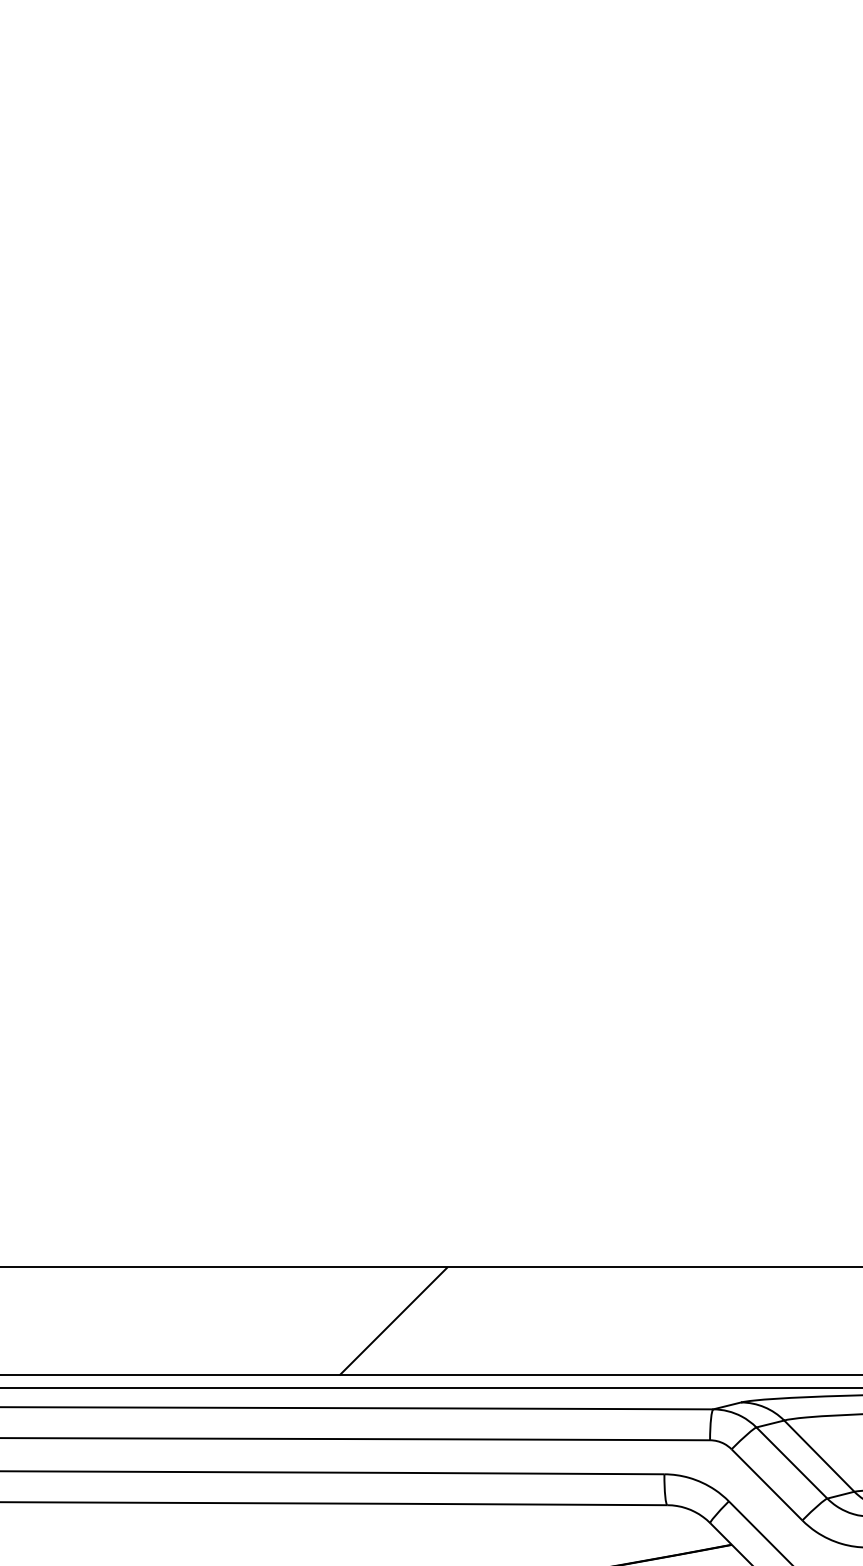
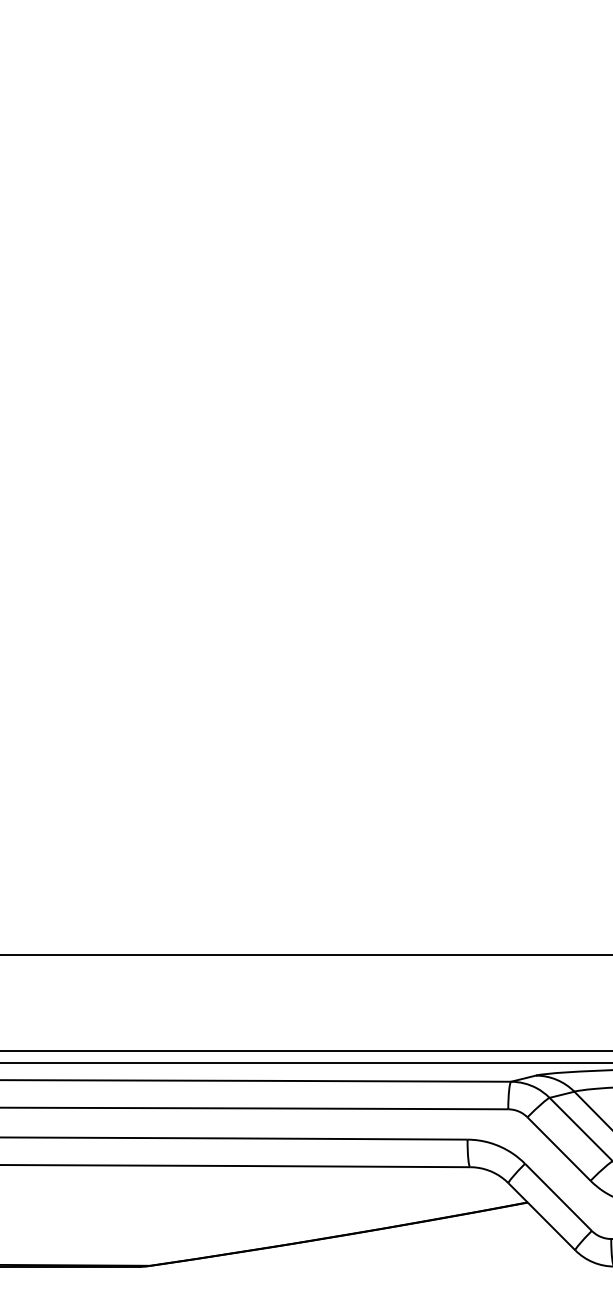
hatch: (393, 1321) -> (226, 1003), removed

